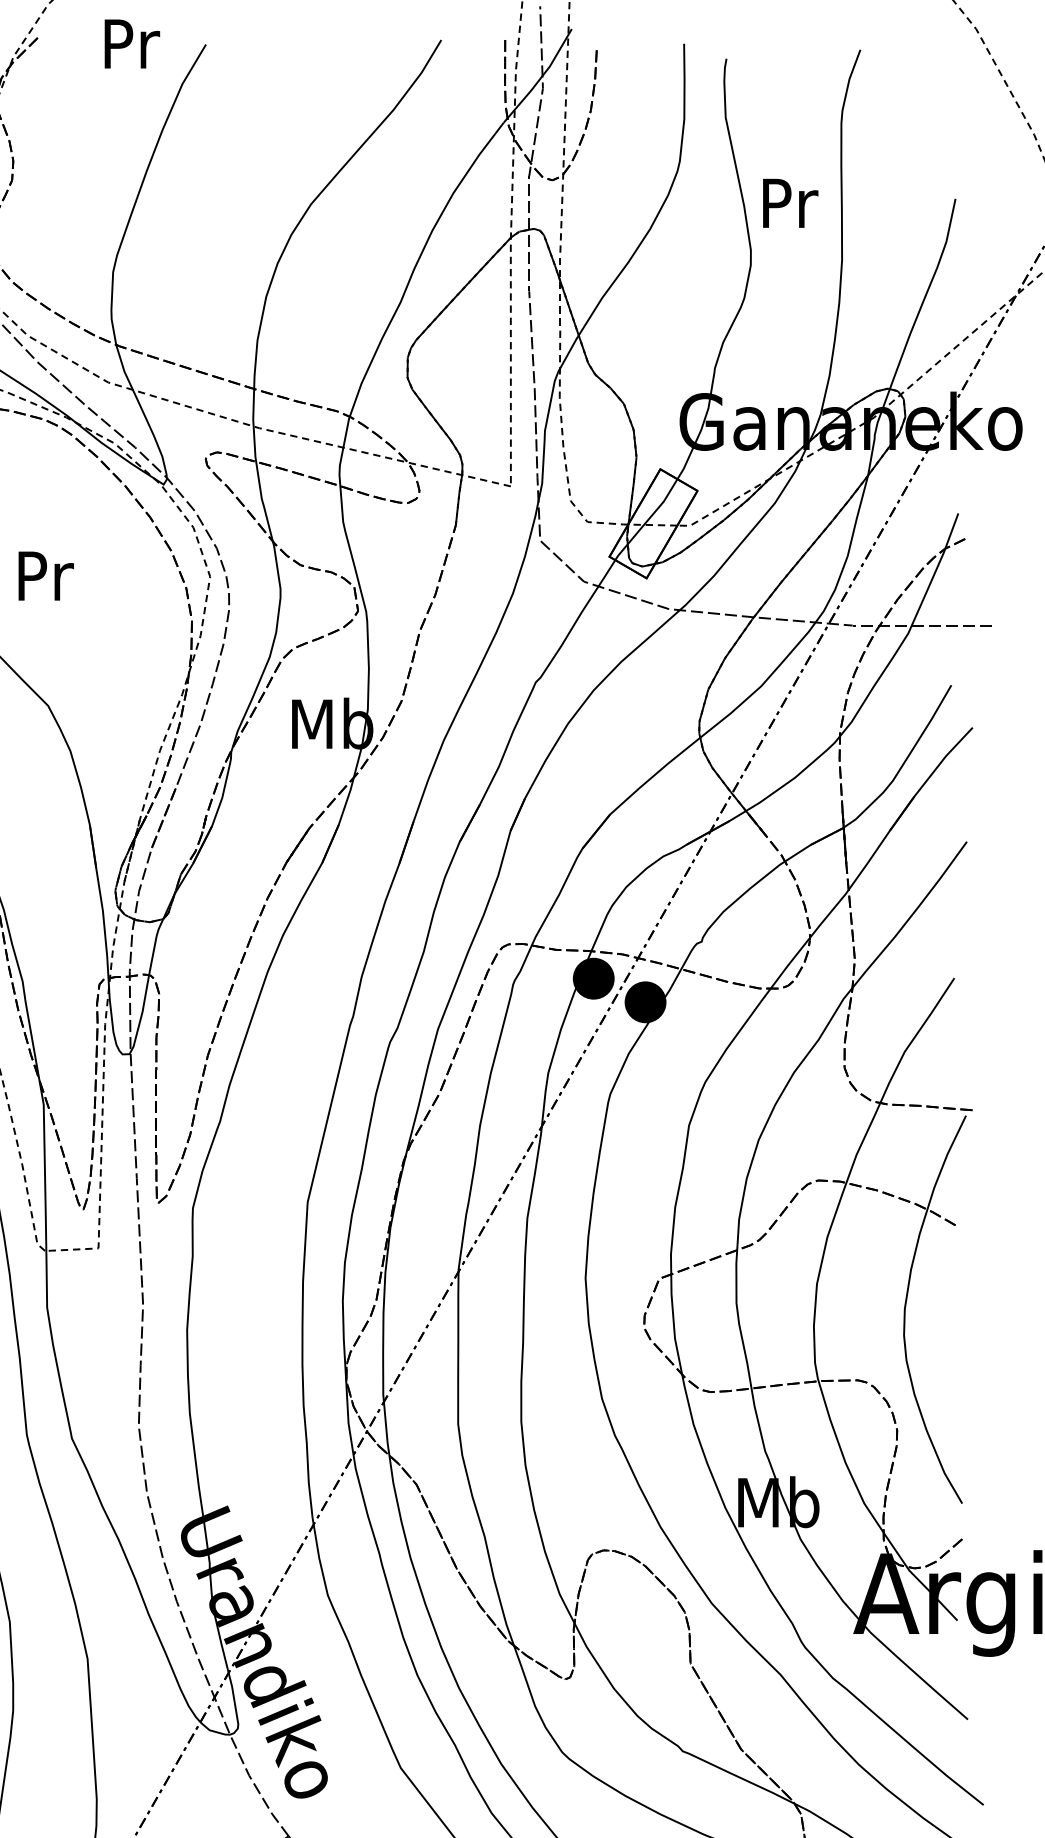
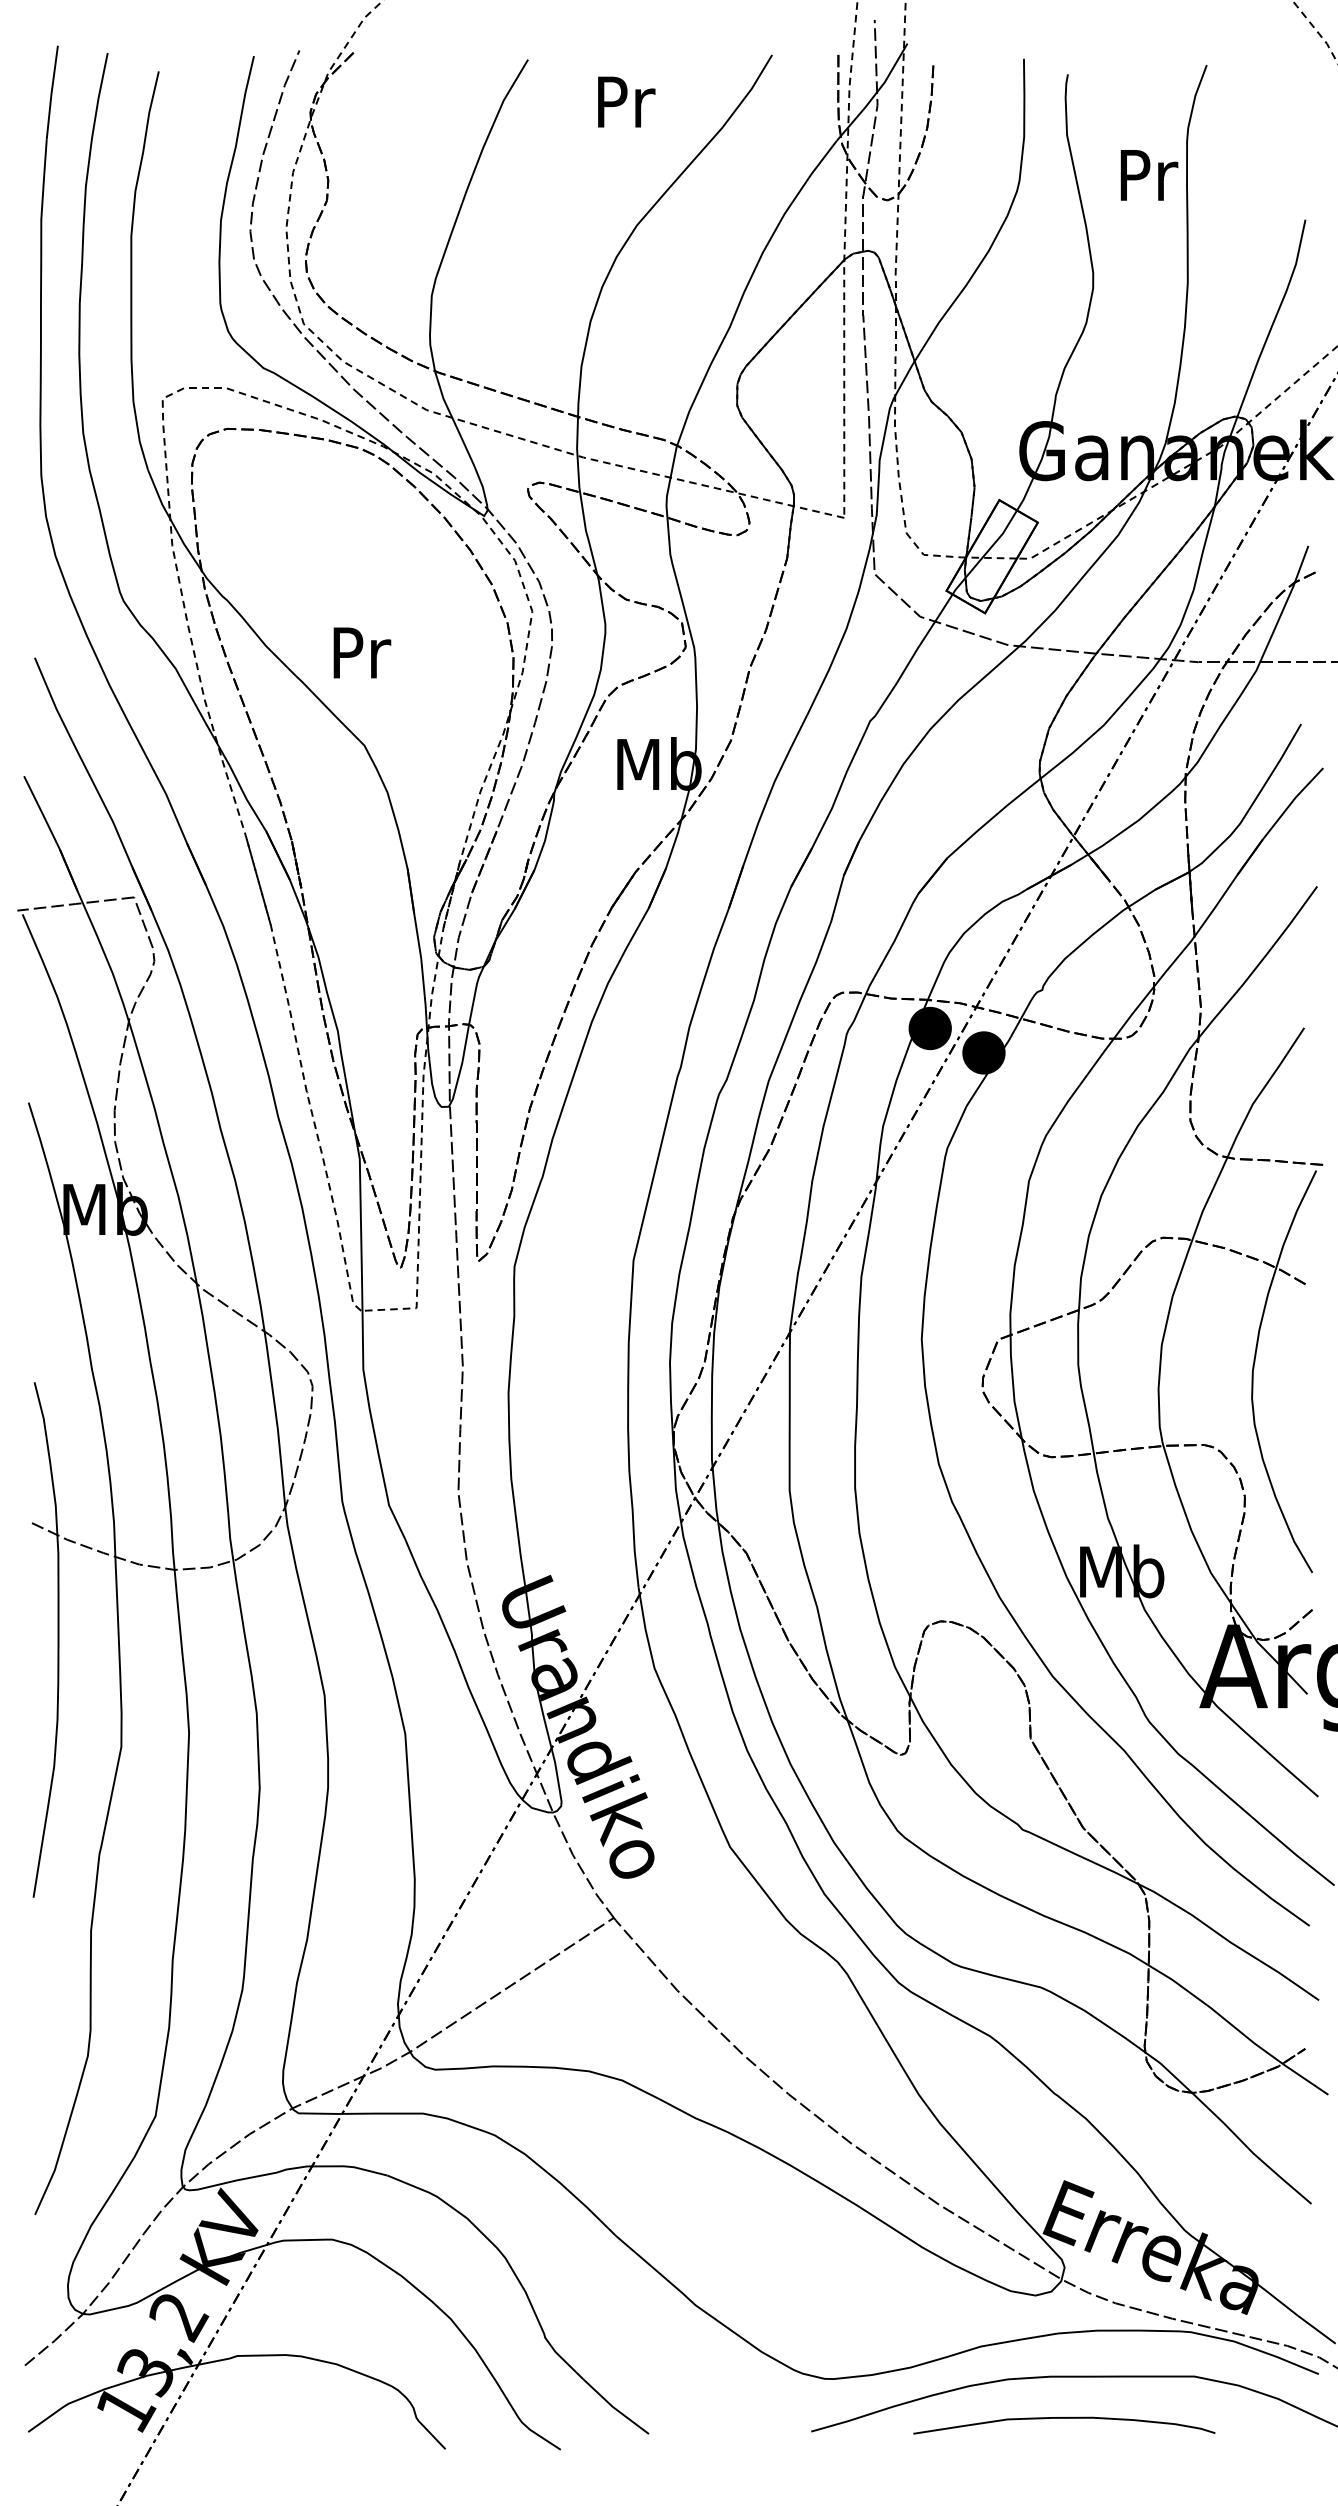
text: (132, 43) -> (626, 101), moved
text: (790, 203) -> (1149, 175), moved
text: (46, 575) -> (362, 652), moved

